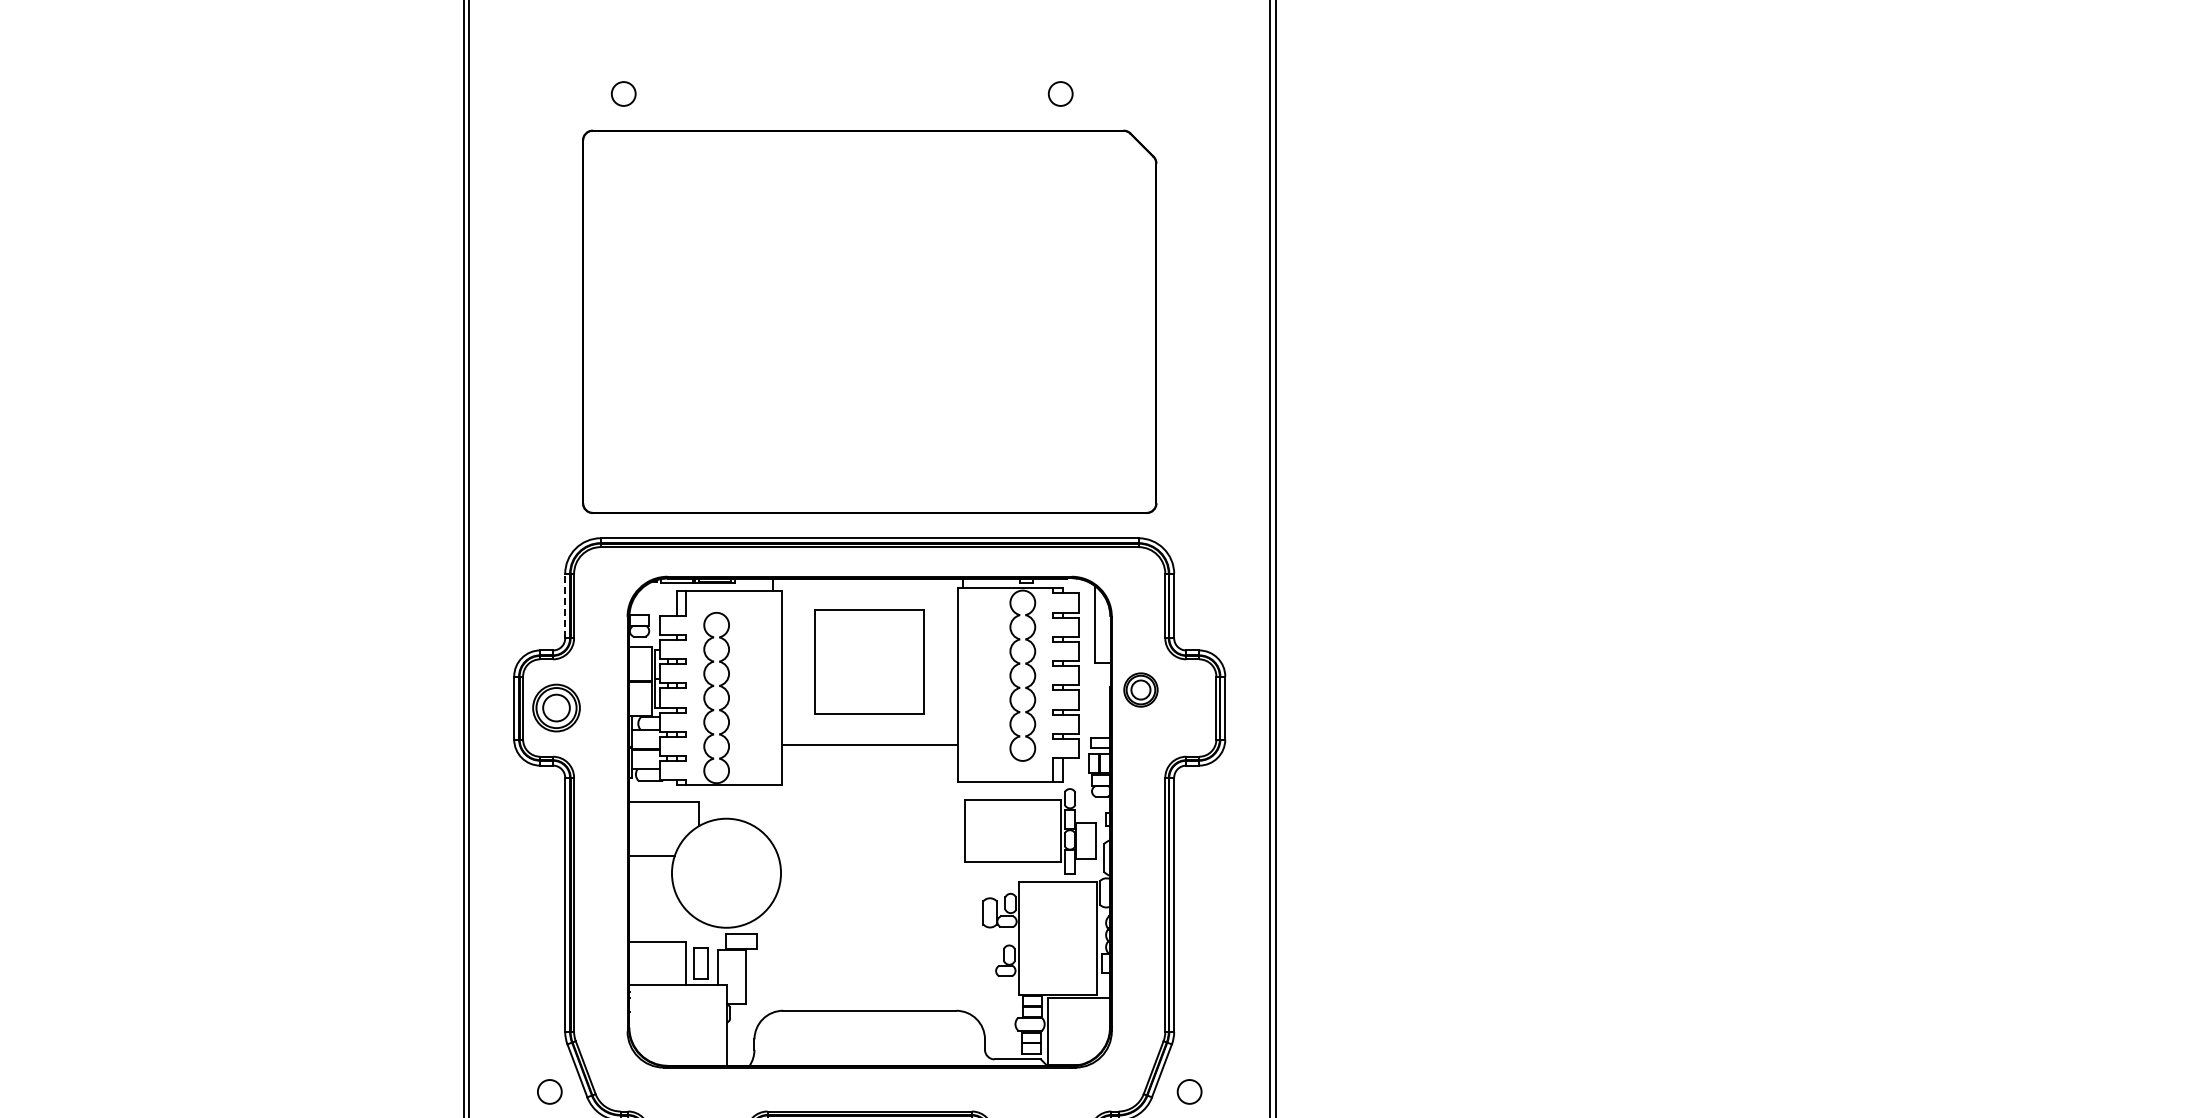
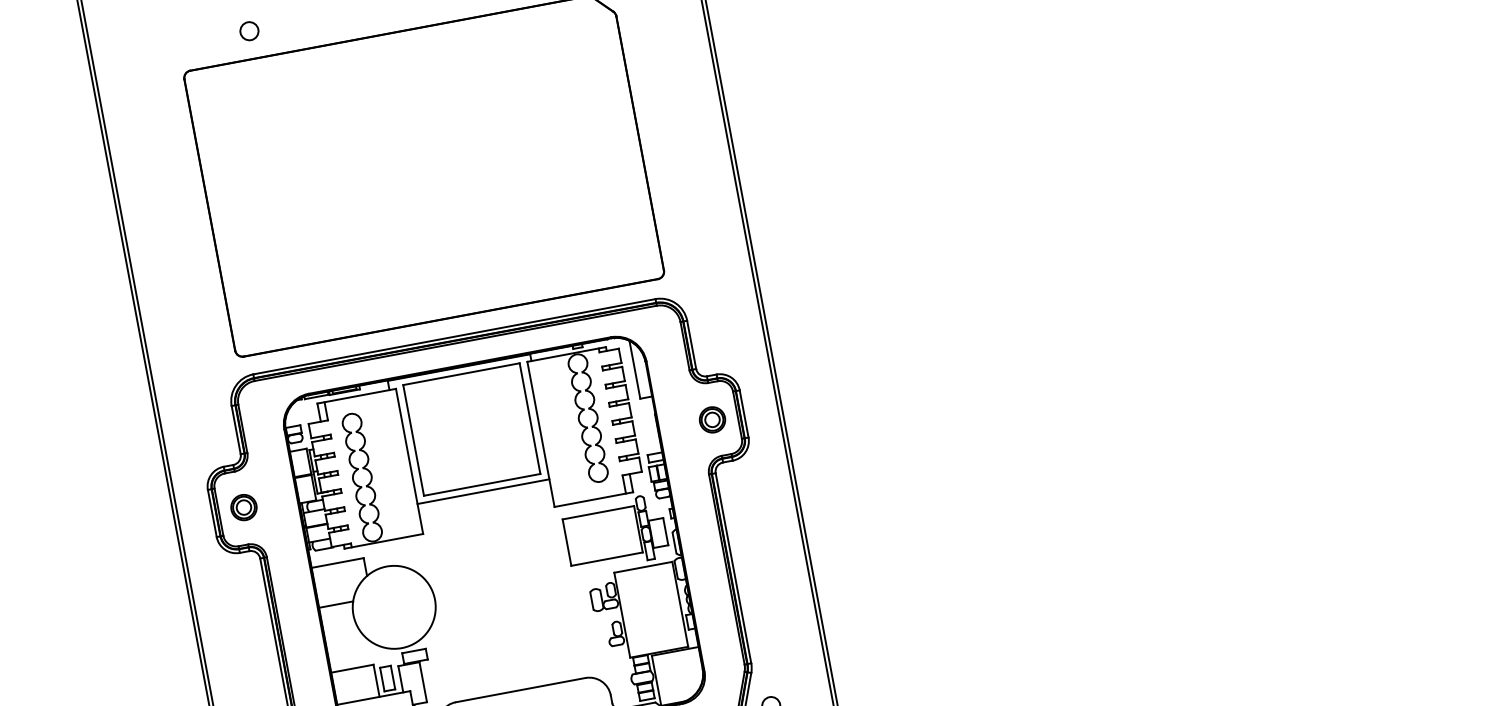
circle: (623, 93) -> (249, 30), moved
line: (565, 605) -> (236, 429), dashed -> solid
part: (869, 661) -> (471, 428), size x1.43
part: (1140, 689) -> (712, 419), moved
part: (556, 707) -> (243, 507), size x0.71

